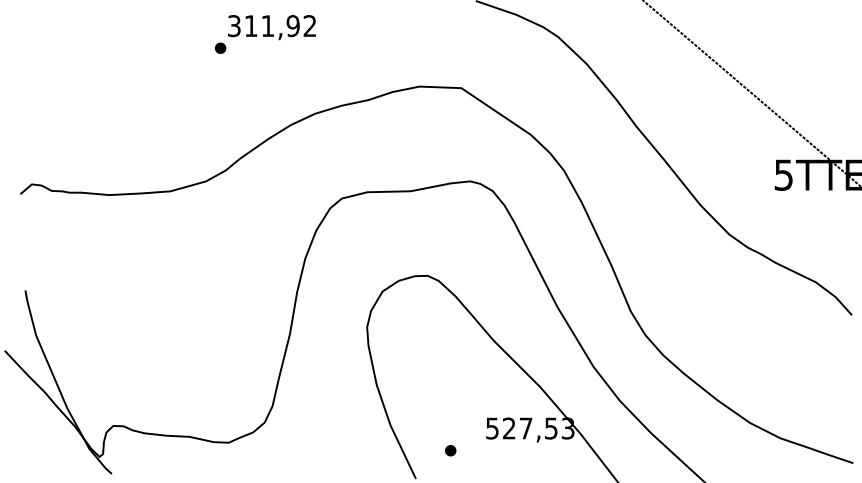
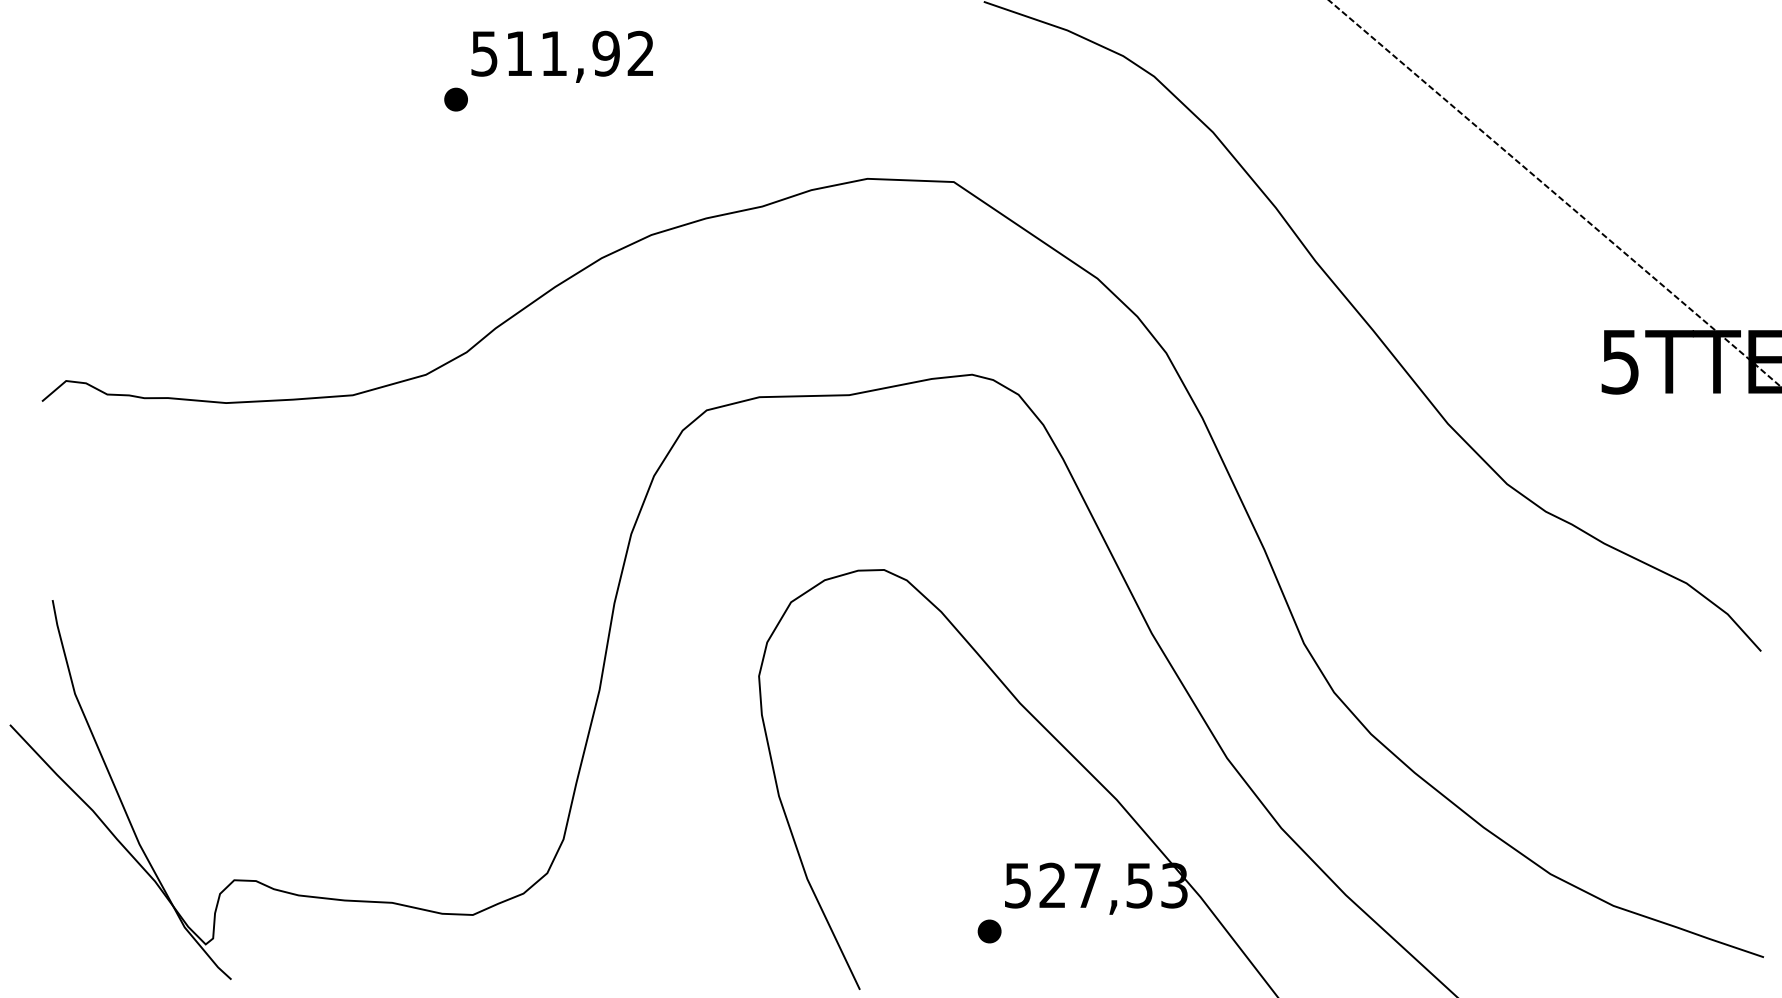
text: (234, 25) -> (484, 52), 311,92 -> 511,92
part: (450, 450) -> (989, 931), moved

